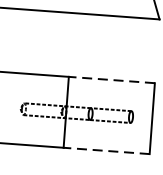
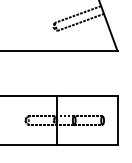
line: (110, 79) -> (86, 95), dashed -> solid
line: (105, 150) -> (86, 145), dashed -> solid

